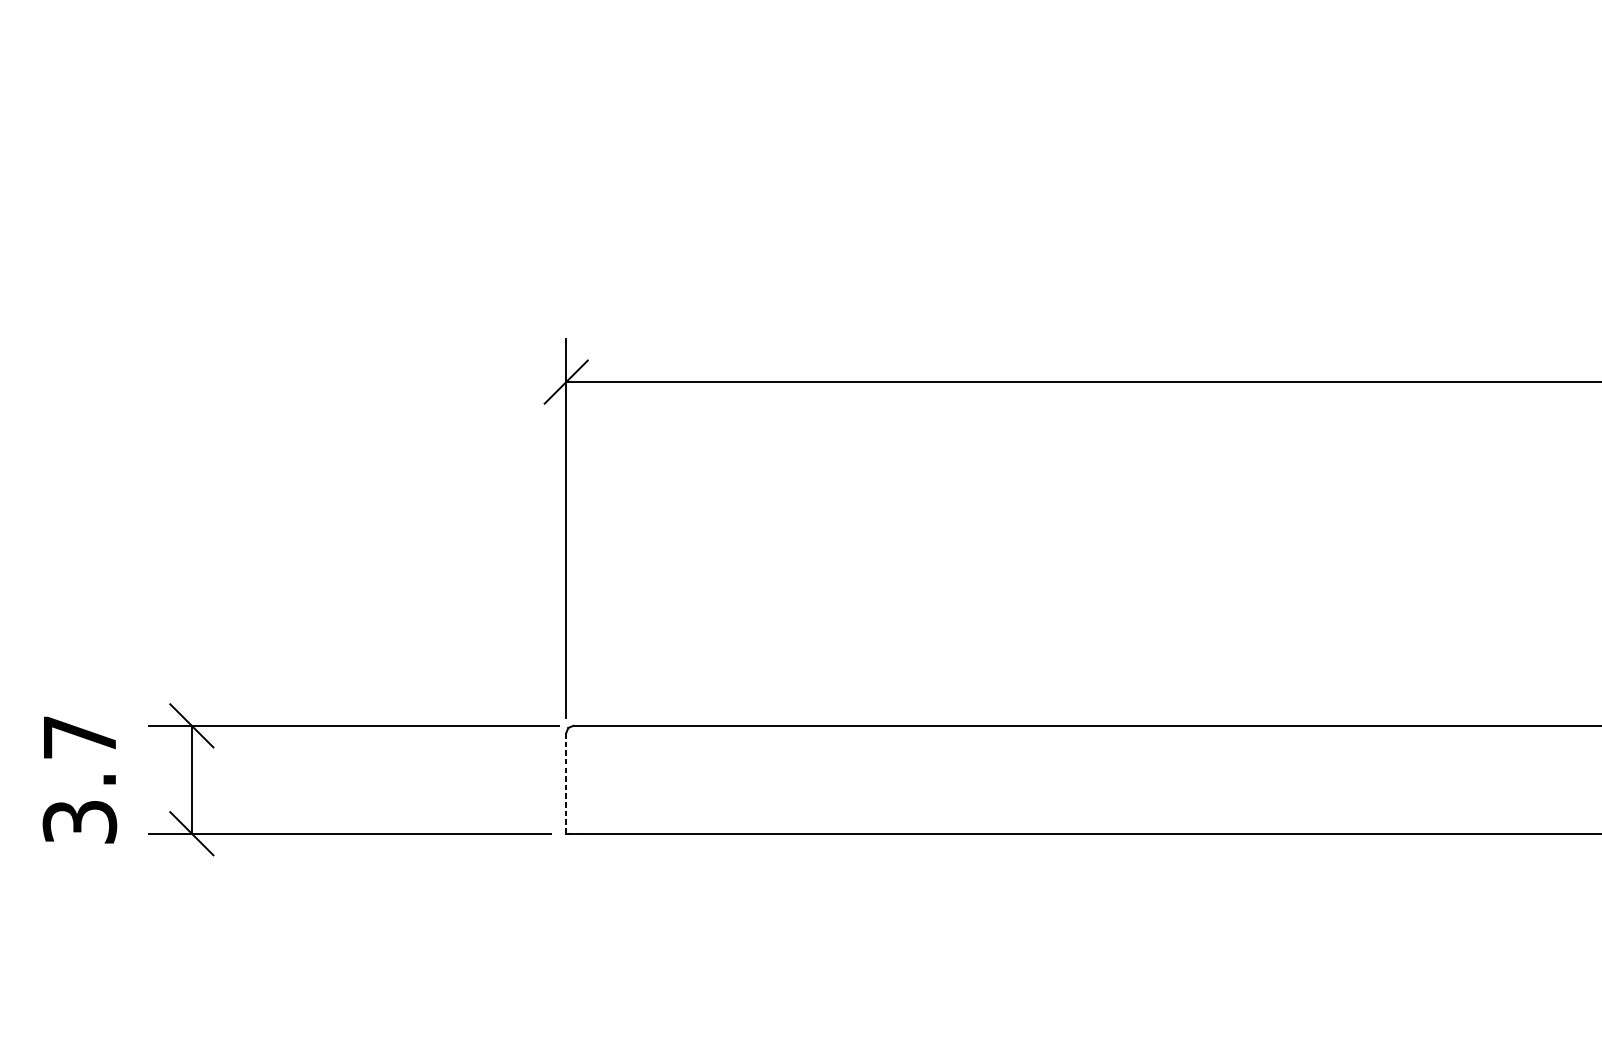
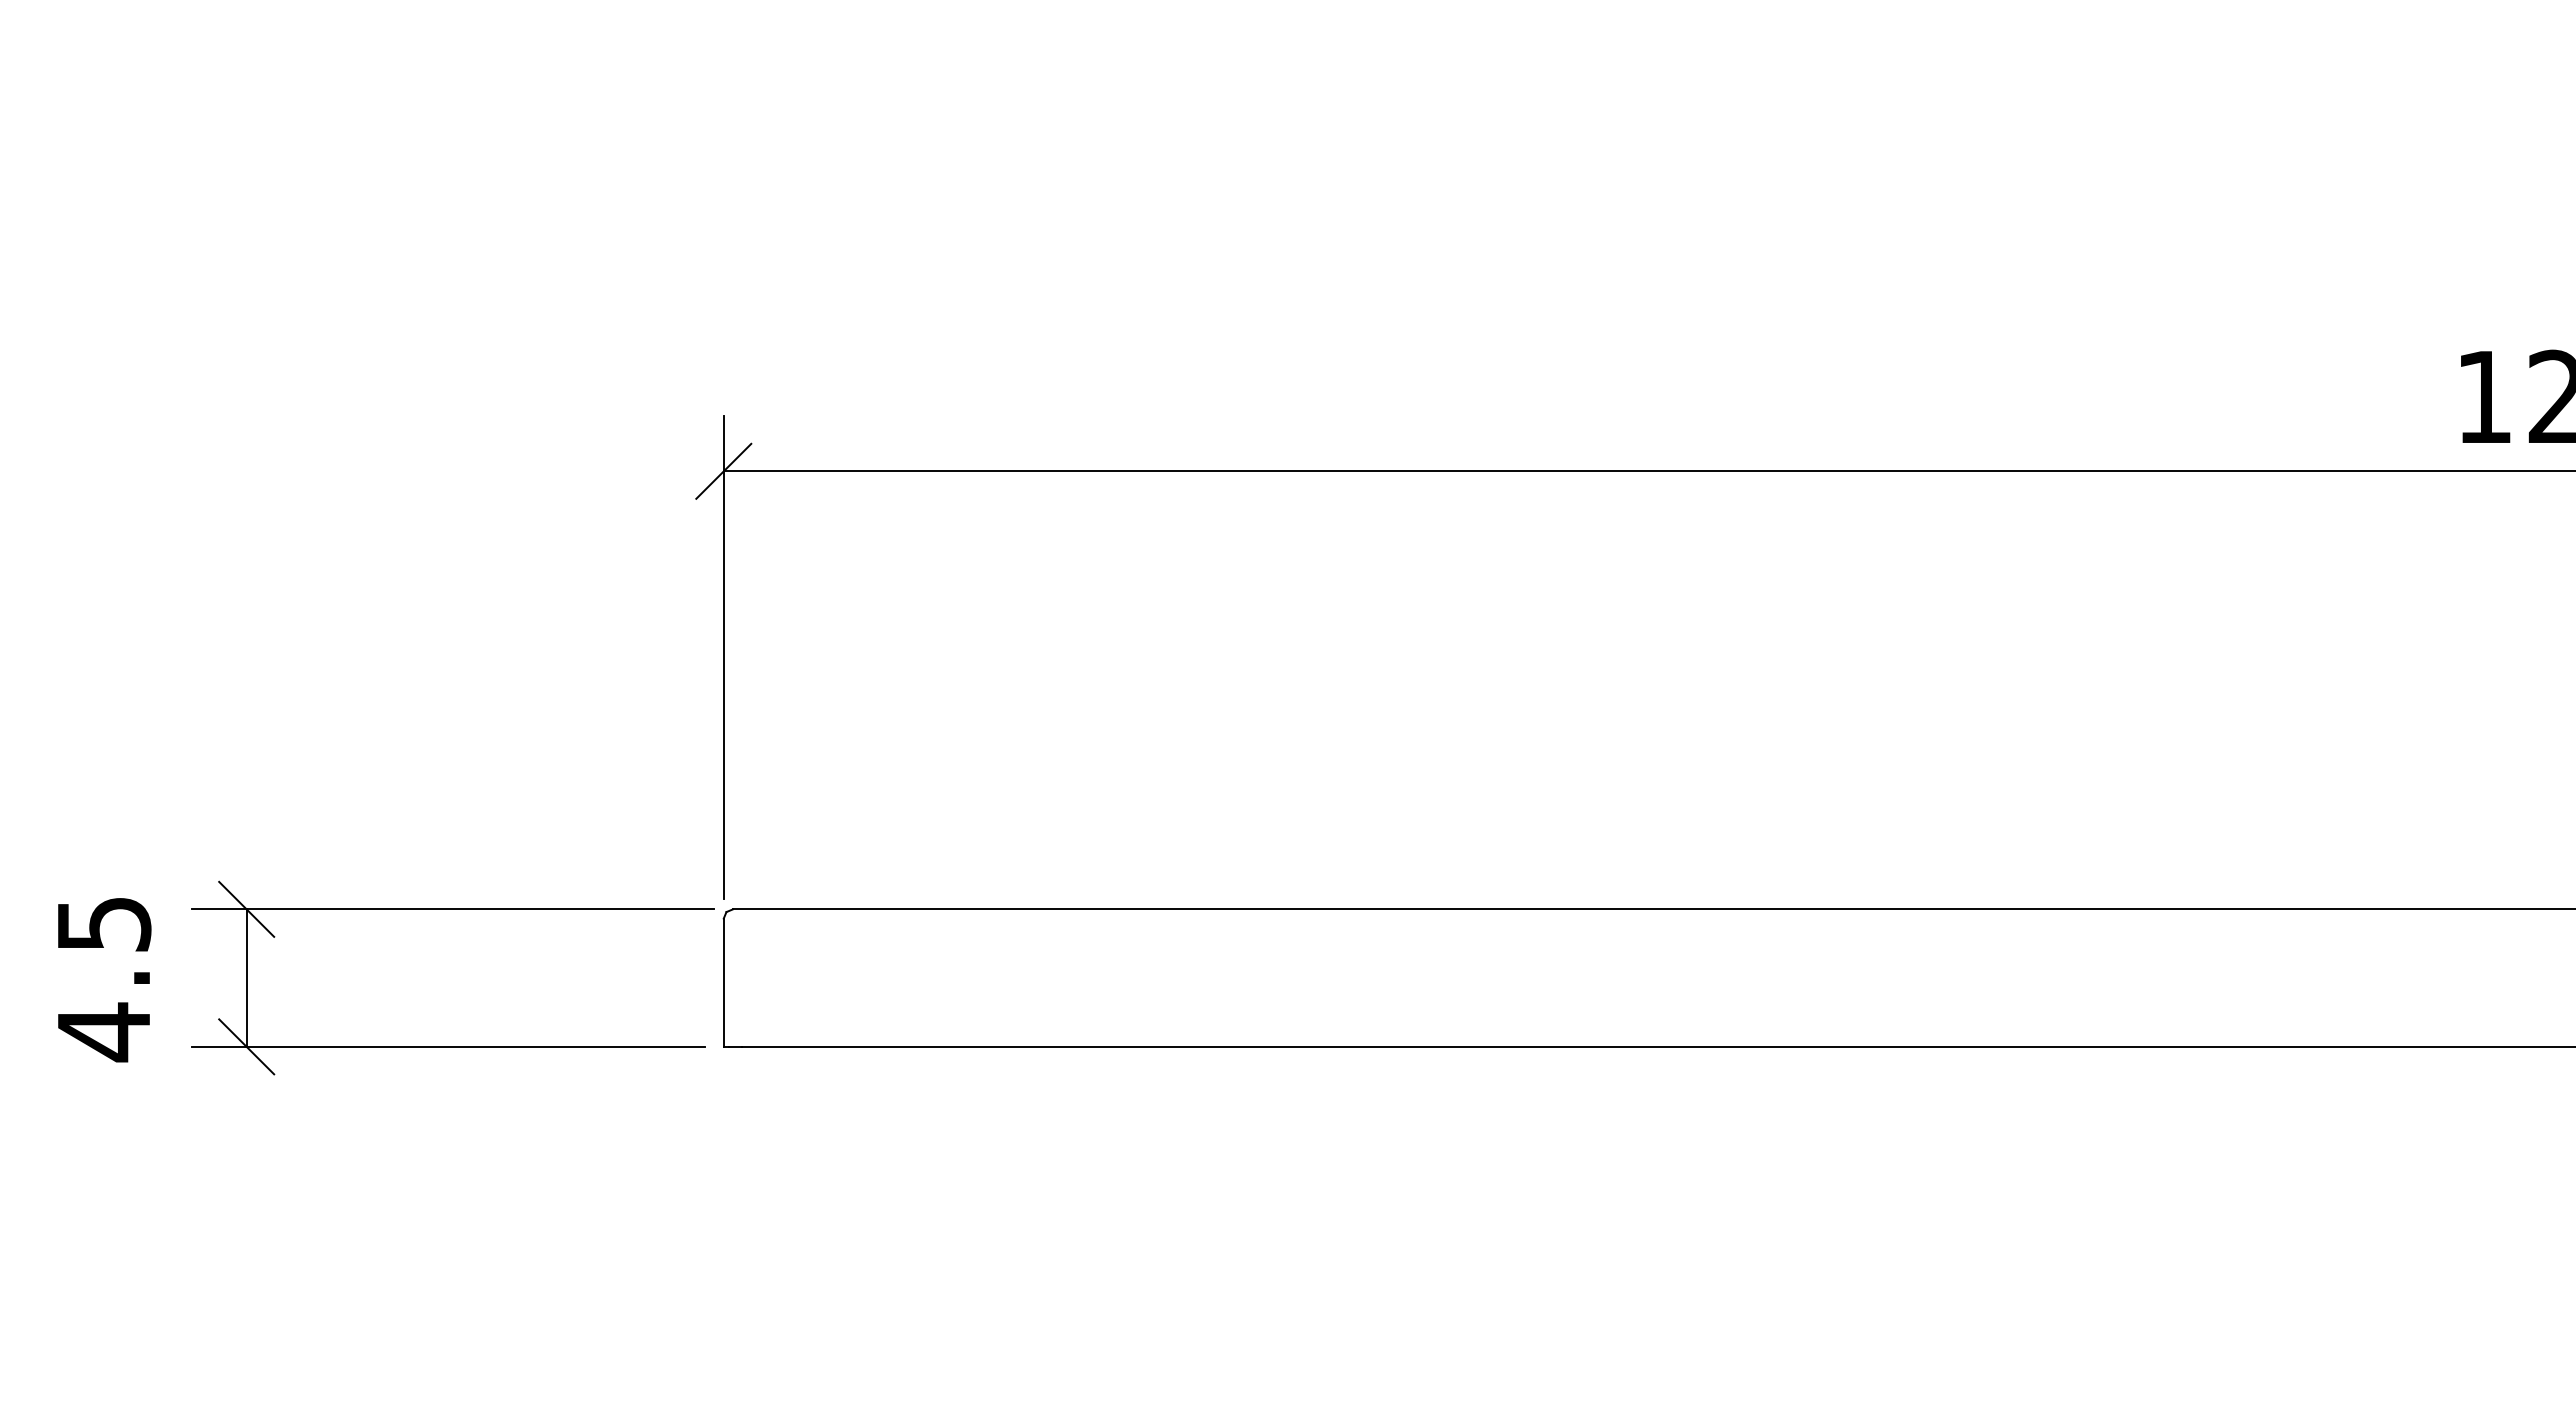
text: (79, 780) -> (103, 979), 3.7 -> 4.5
line: (566, 783) -> (723, 983), dashed -> solid

